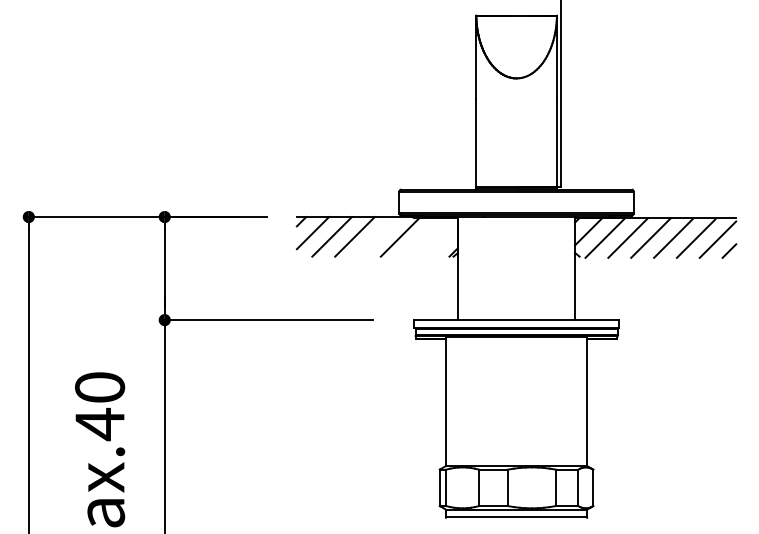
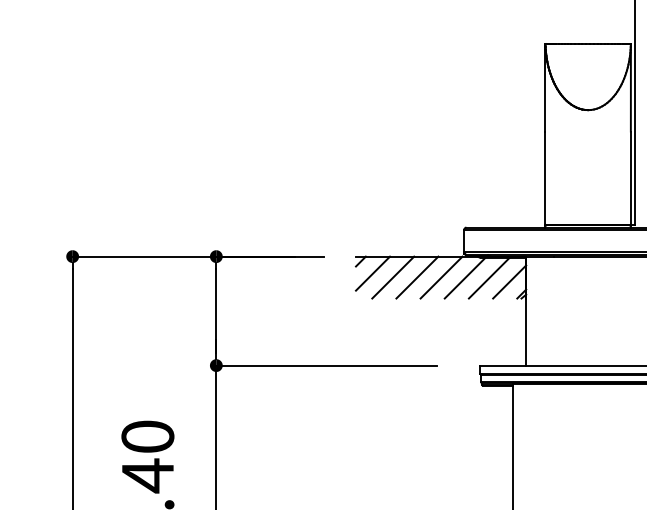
line: (377, 236) -> (441, 277), added
line: (422, 237) -> (488, 278), added
line: (441, 240) -> (508, 281), added

